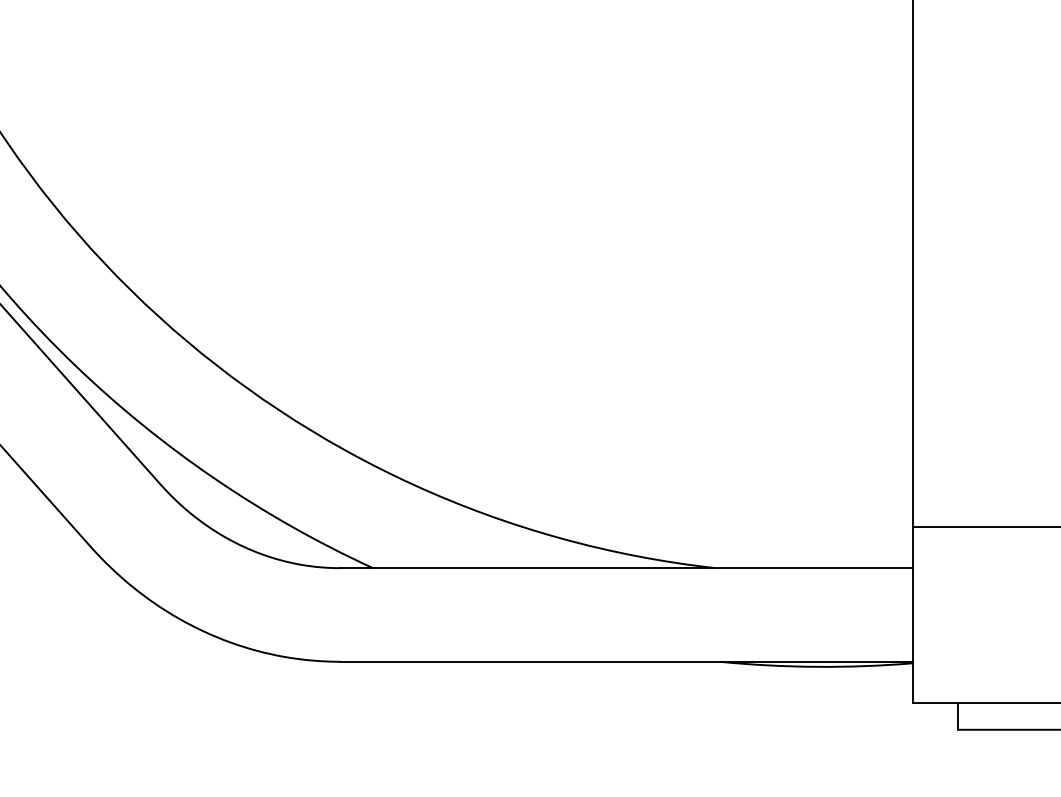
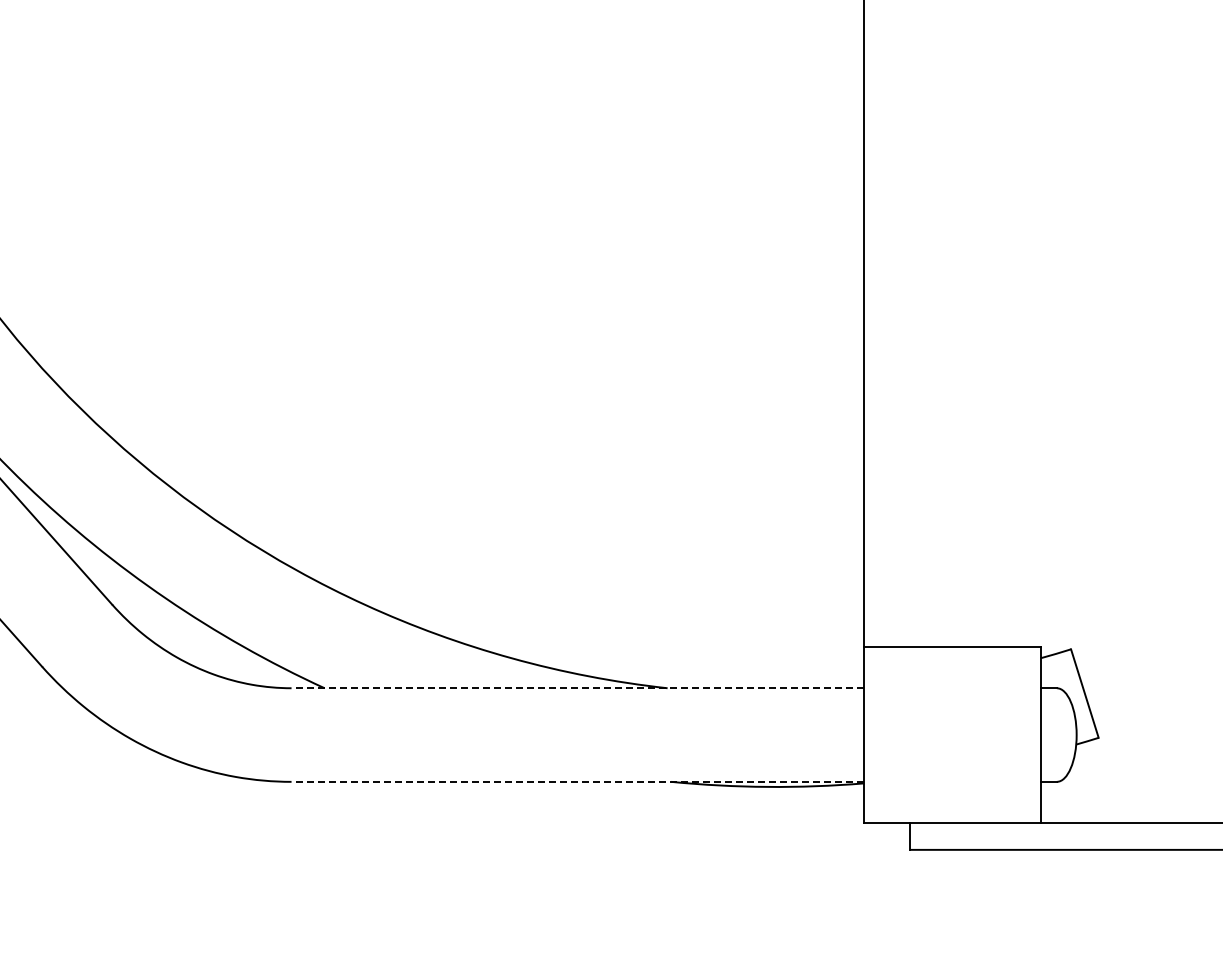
line: (625, 568) -> (577, 688), solid -> dashed
line: (625, 661) -> (577, 781), solid -> dashed

